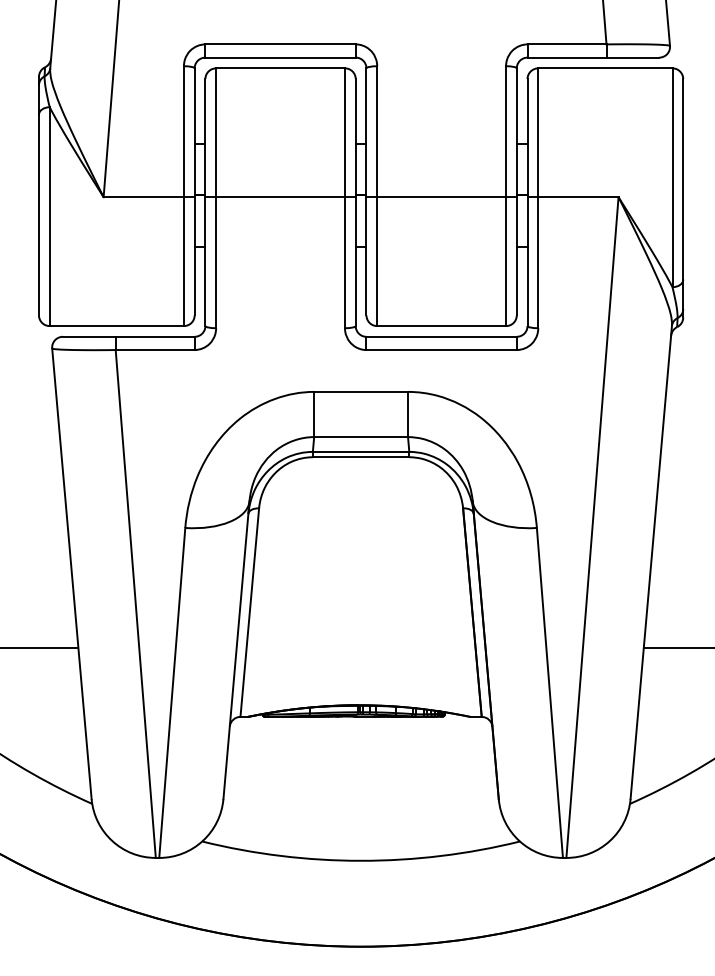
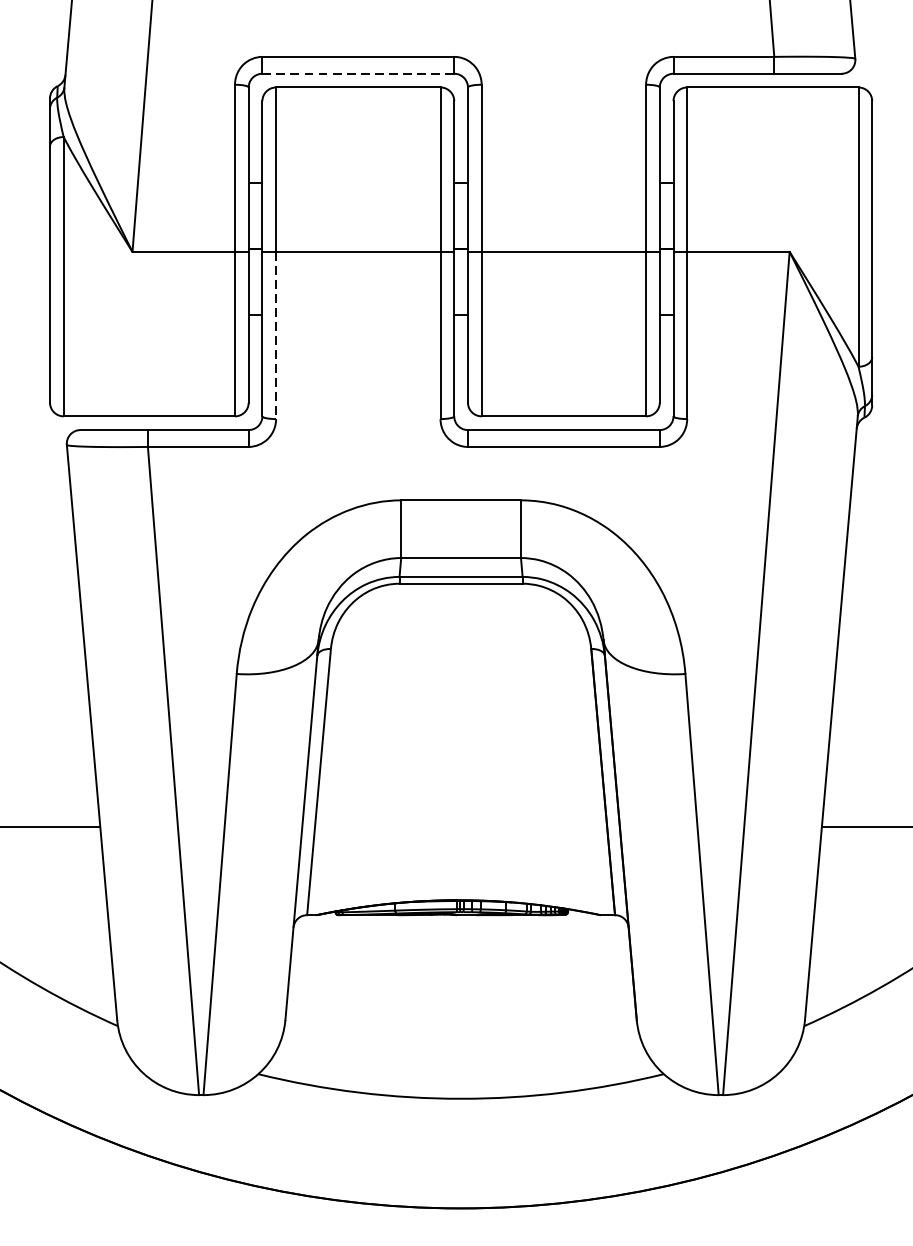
line: (281, 57) -> (359, 73), solid -> dashed
line: (216, 263) -> (276, 336), solid -> dashed

